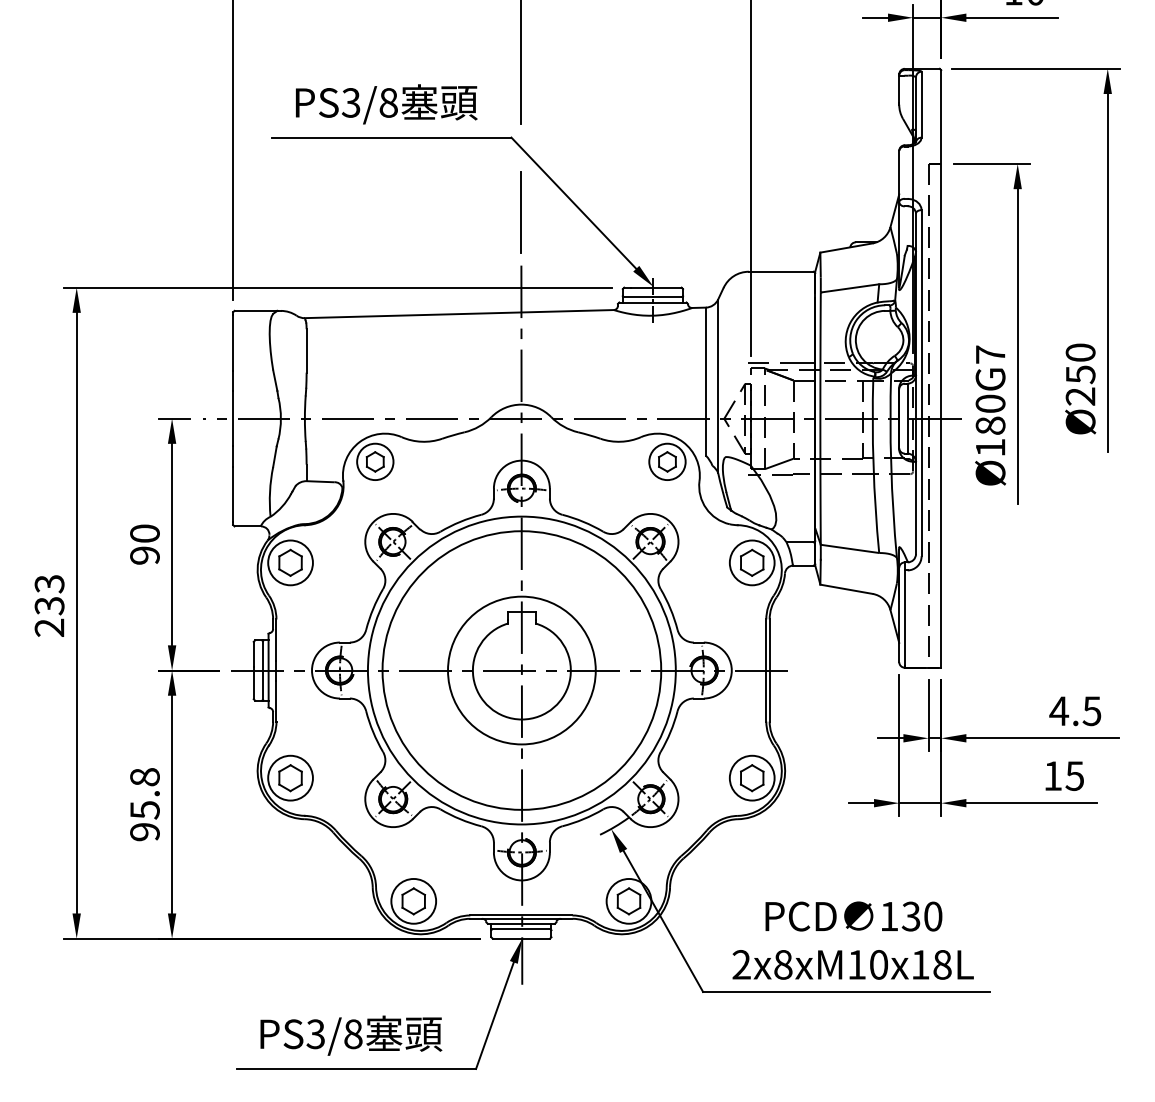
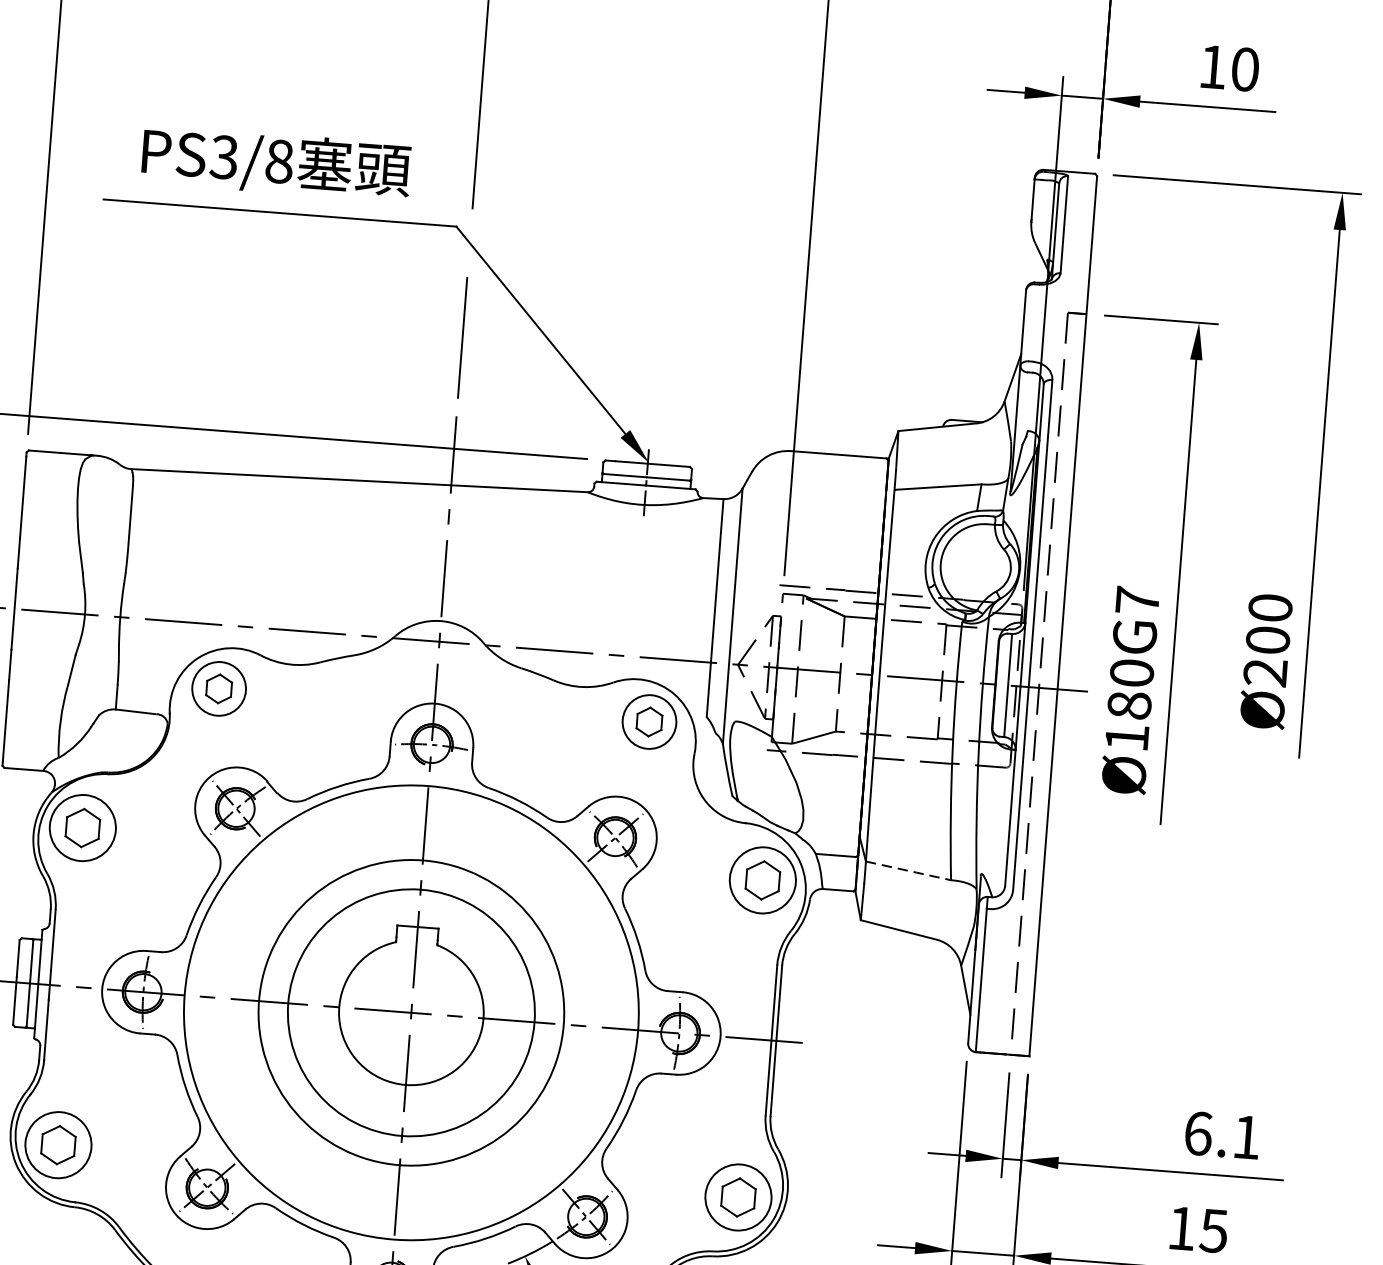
text: (1080, 374) -> (1267, 640), Ø250 -> Ø200
line: (850, 549) -> (909, 871), solid -> dashed
circle: (521, 670) -> (410, 1012), size x0.6
circle: (521, 670) -> (410, 1012), size x1.4
text: (1075, 711) -> (1222, 1135), 4.5 -> 6.1

